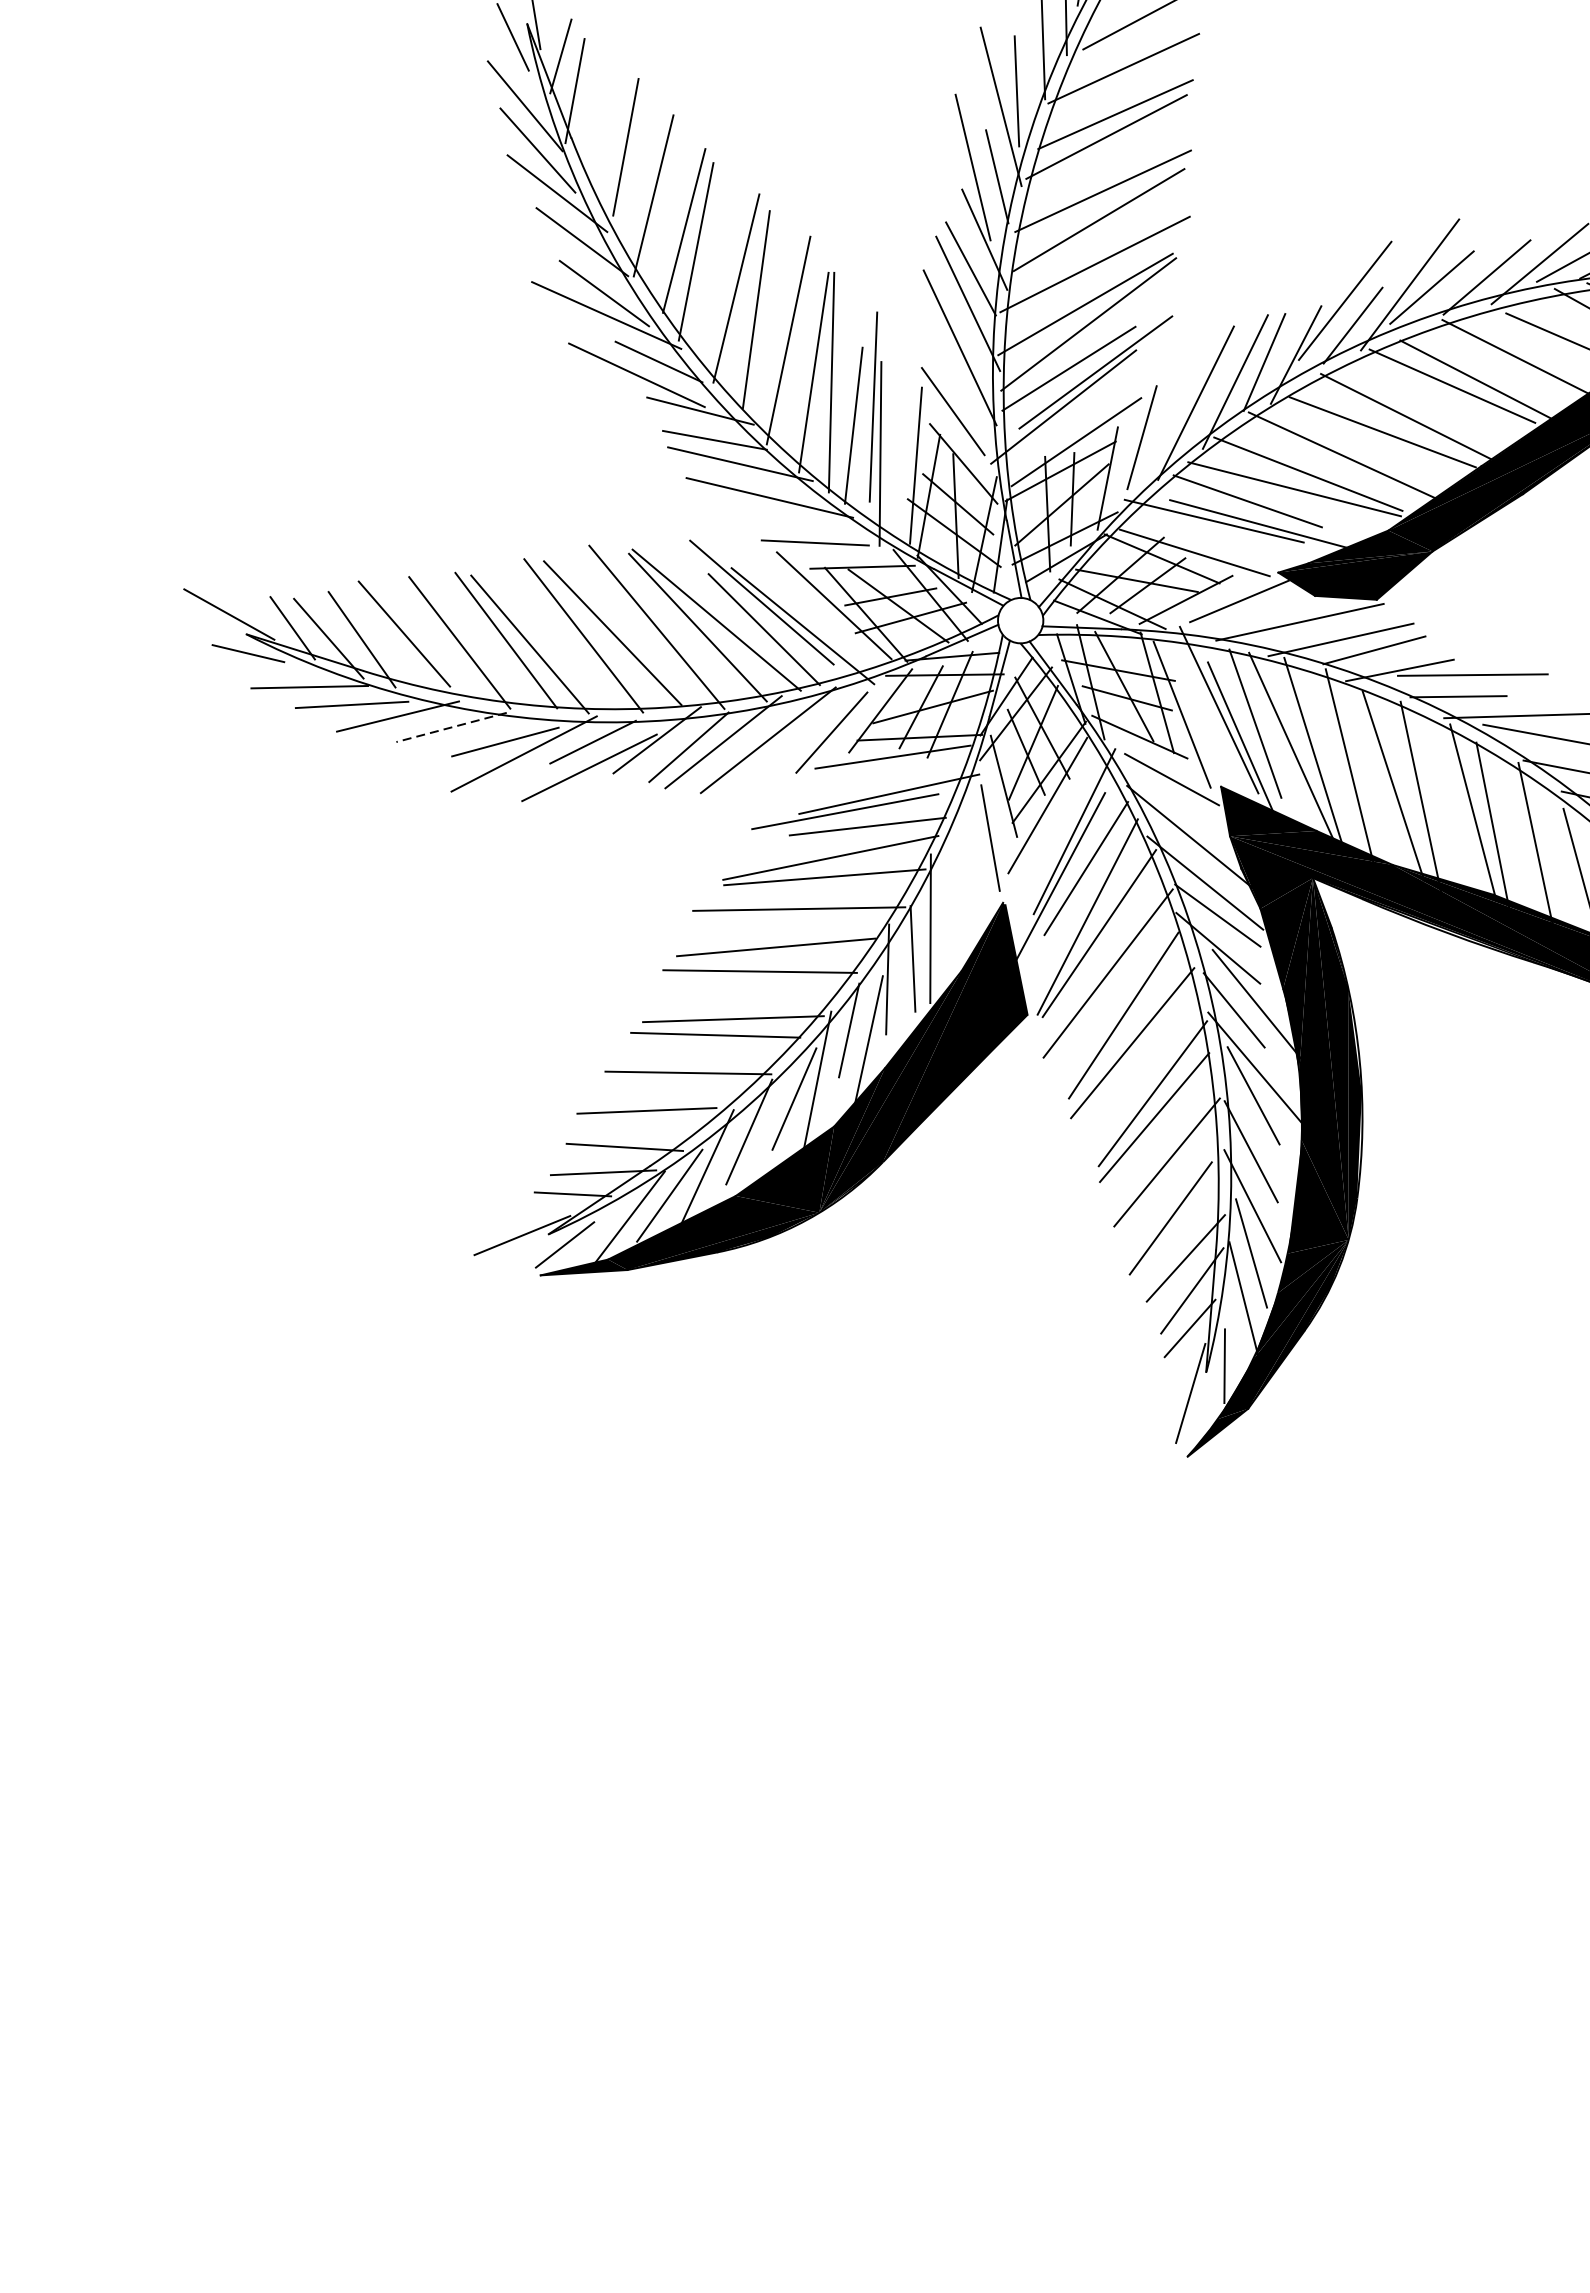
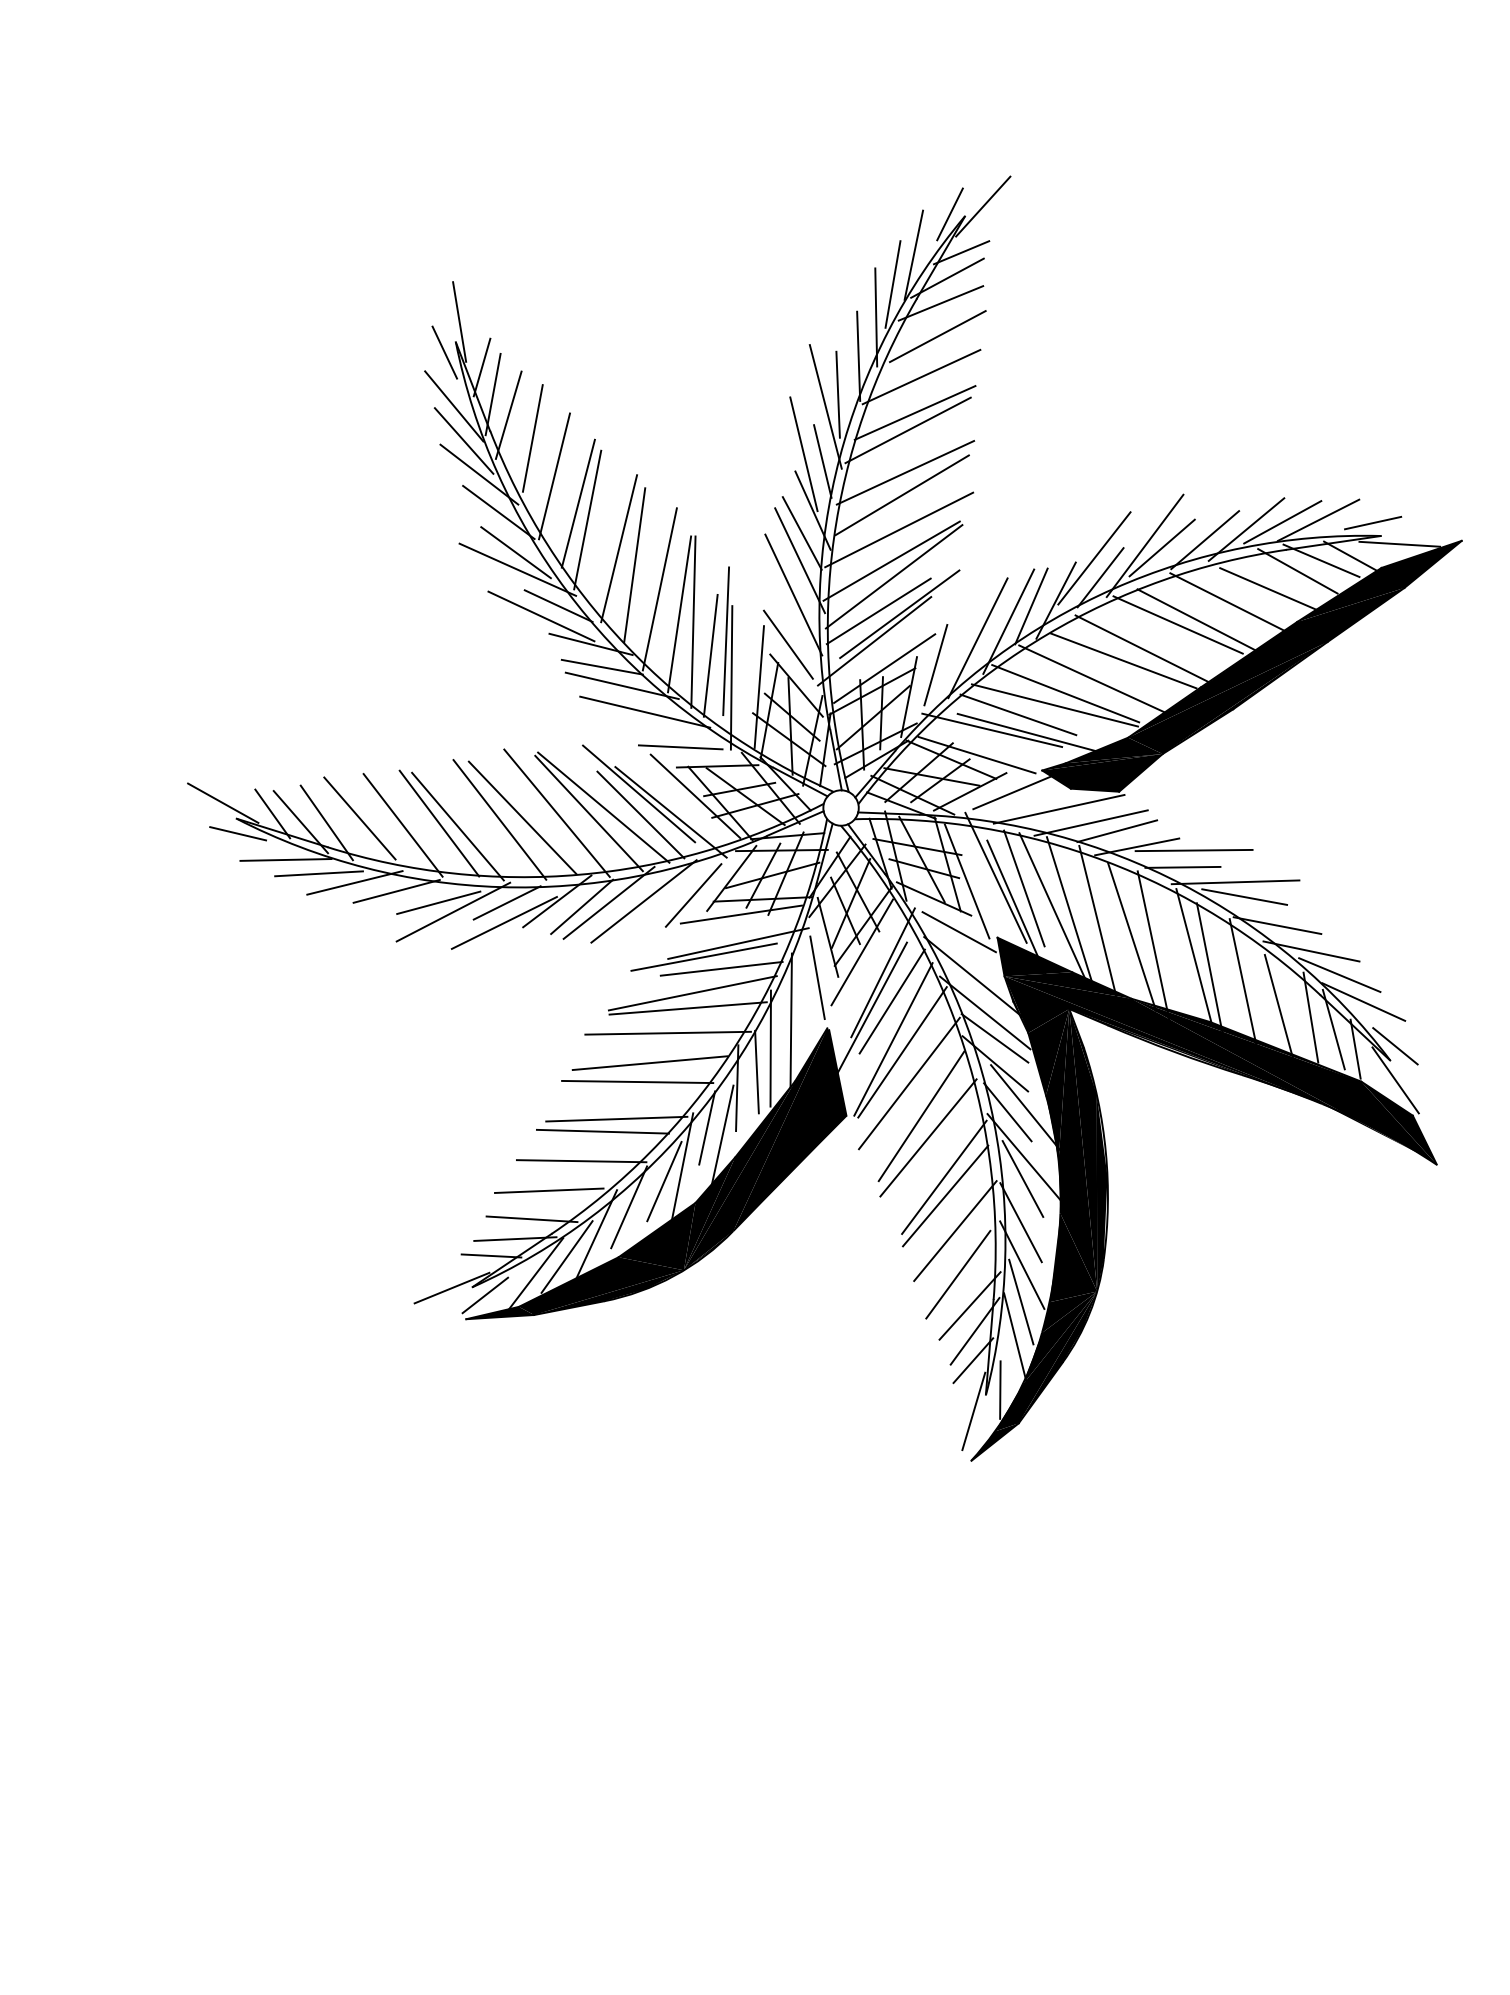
line: (594, 116) -> (508, 414), added
line: (451, 727) -> (396, 891), dashed -> solid
line: (955, 892) -> (790, 1020), added

